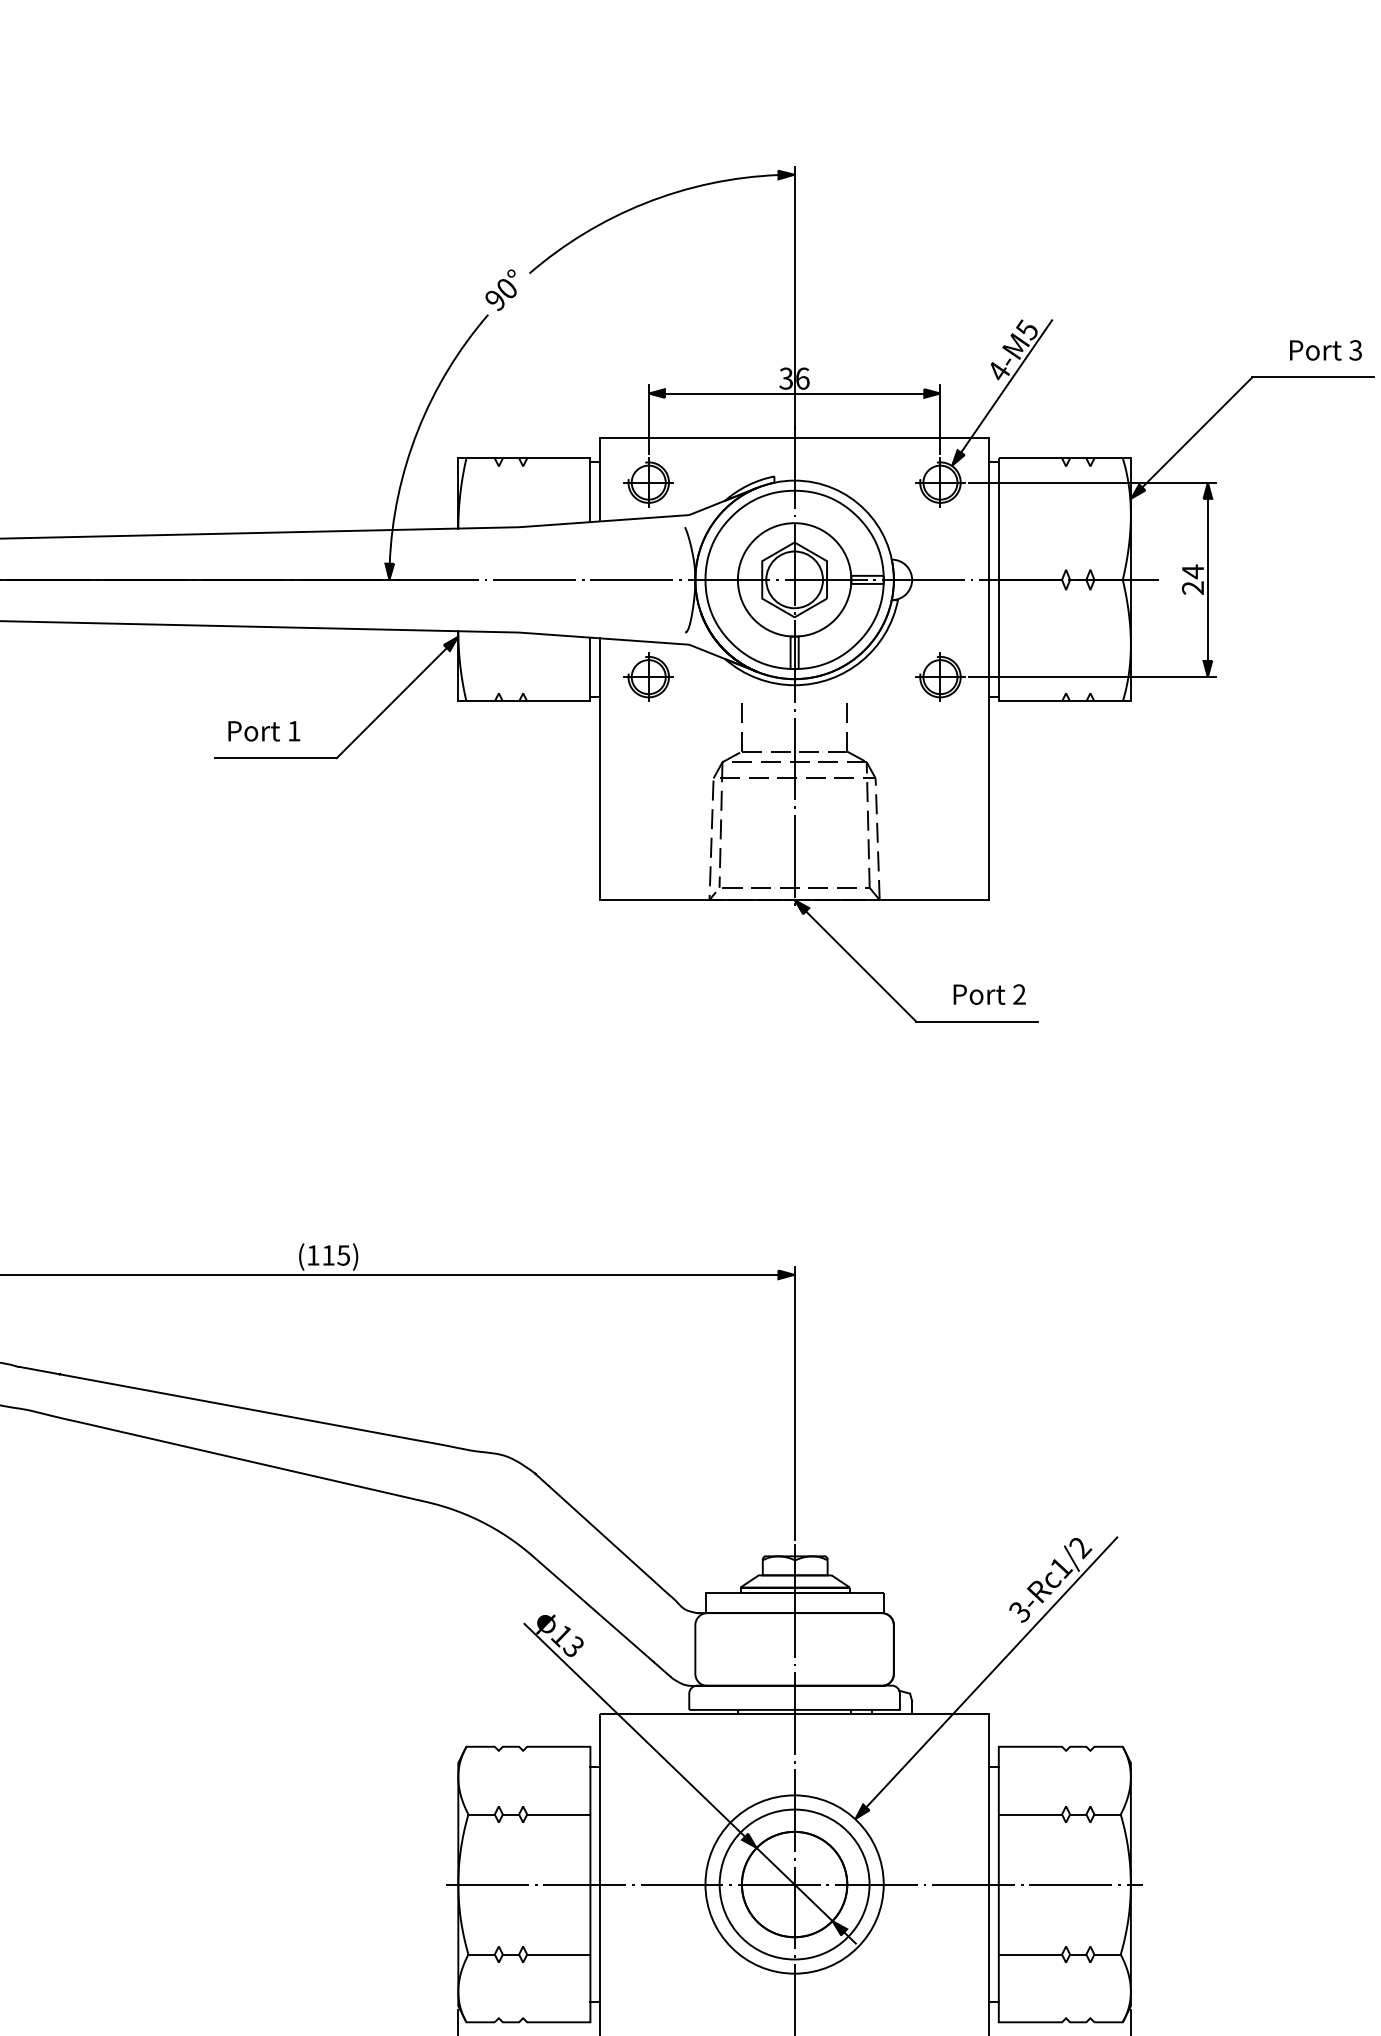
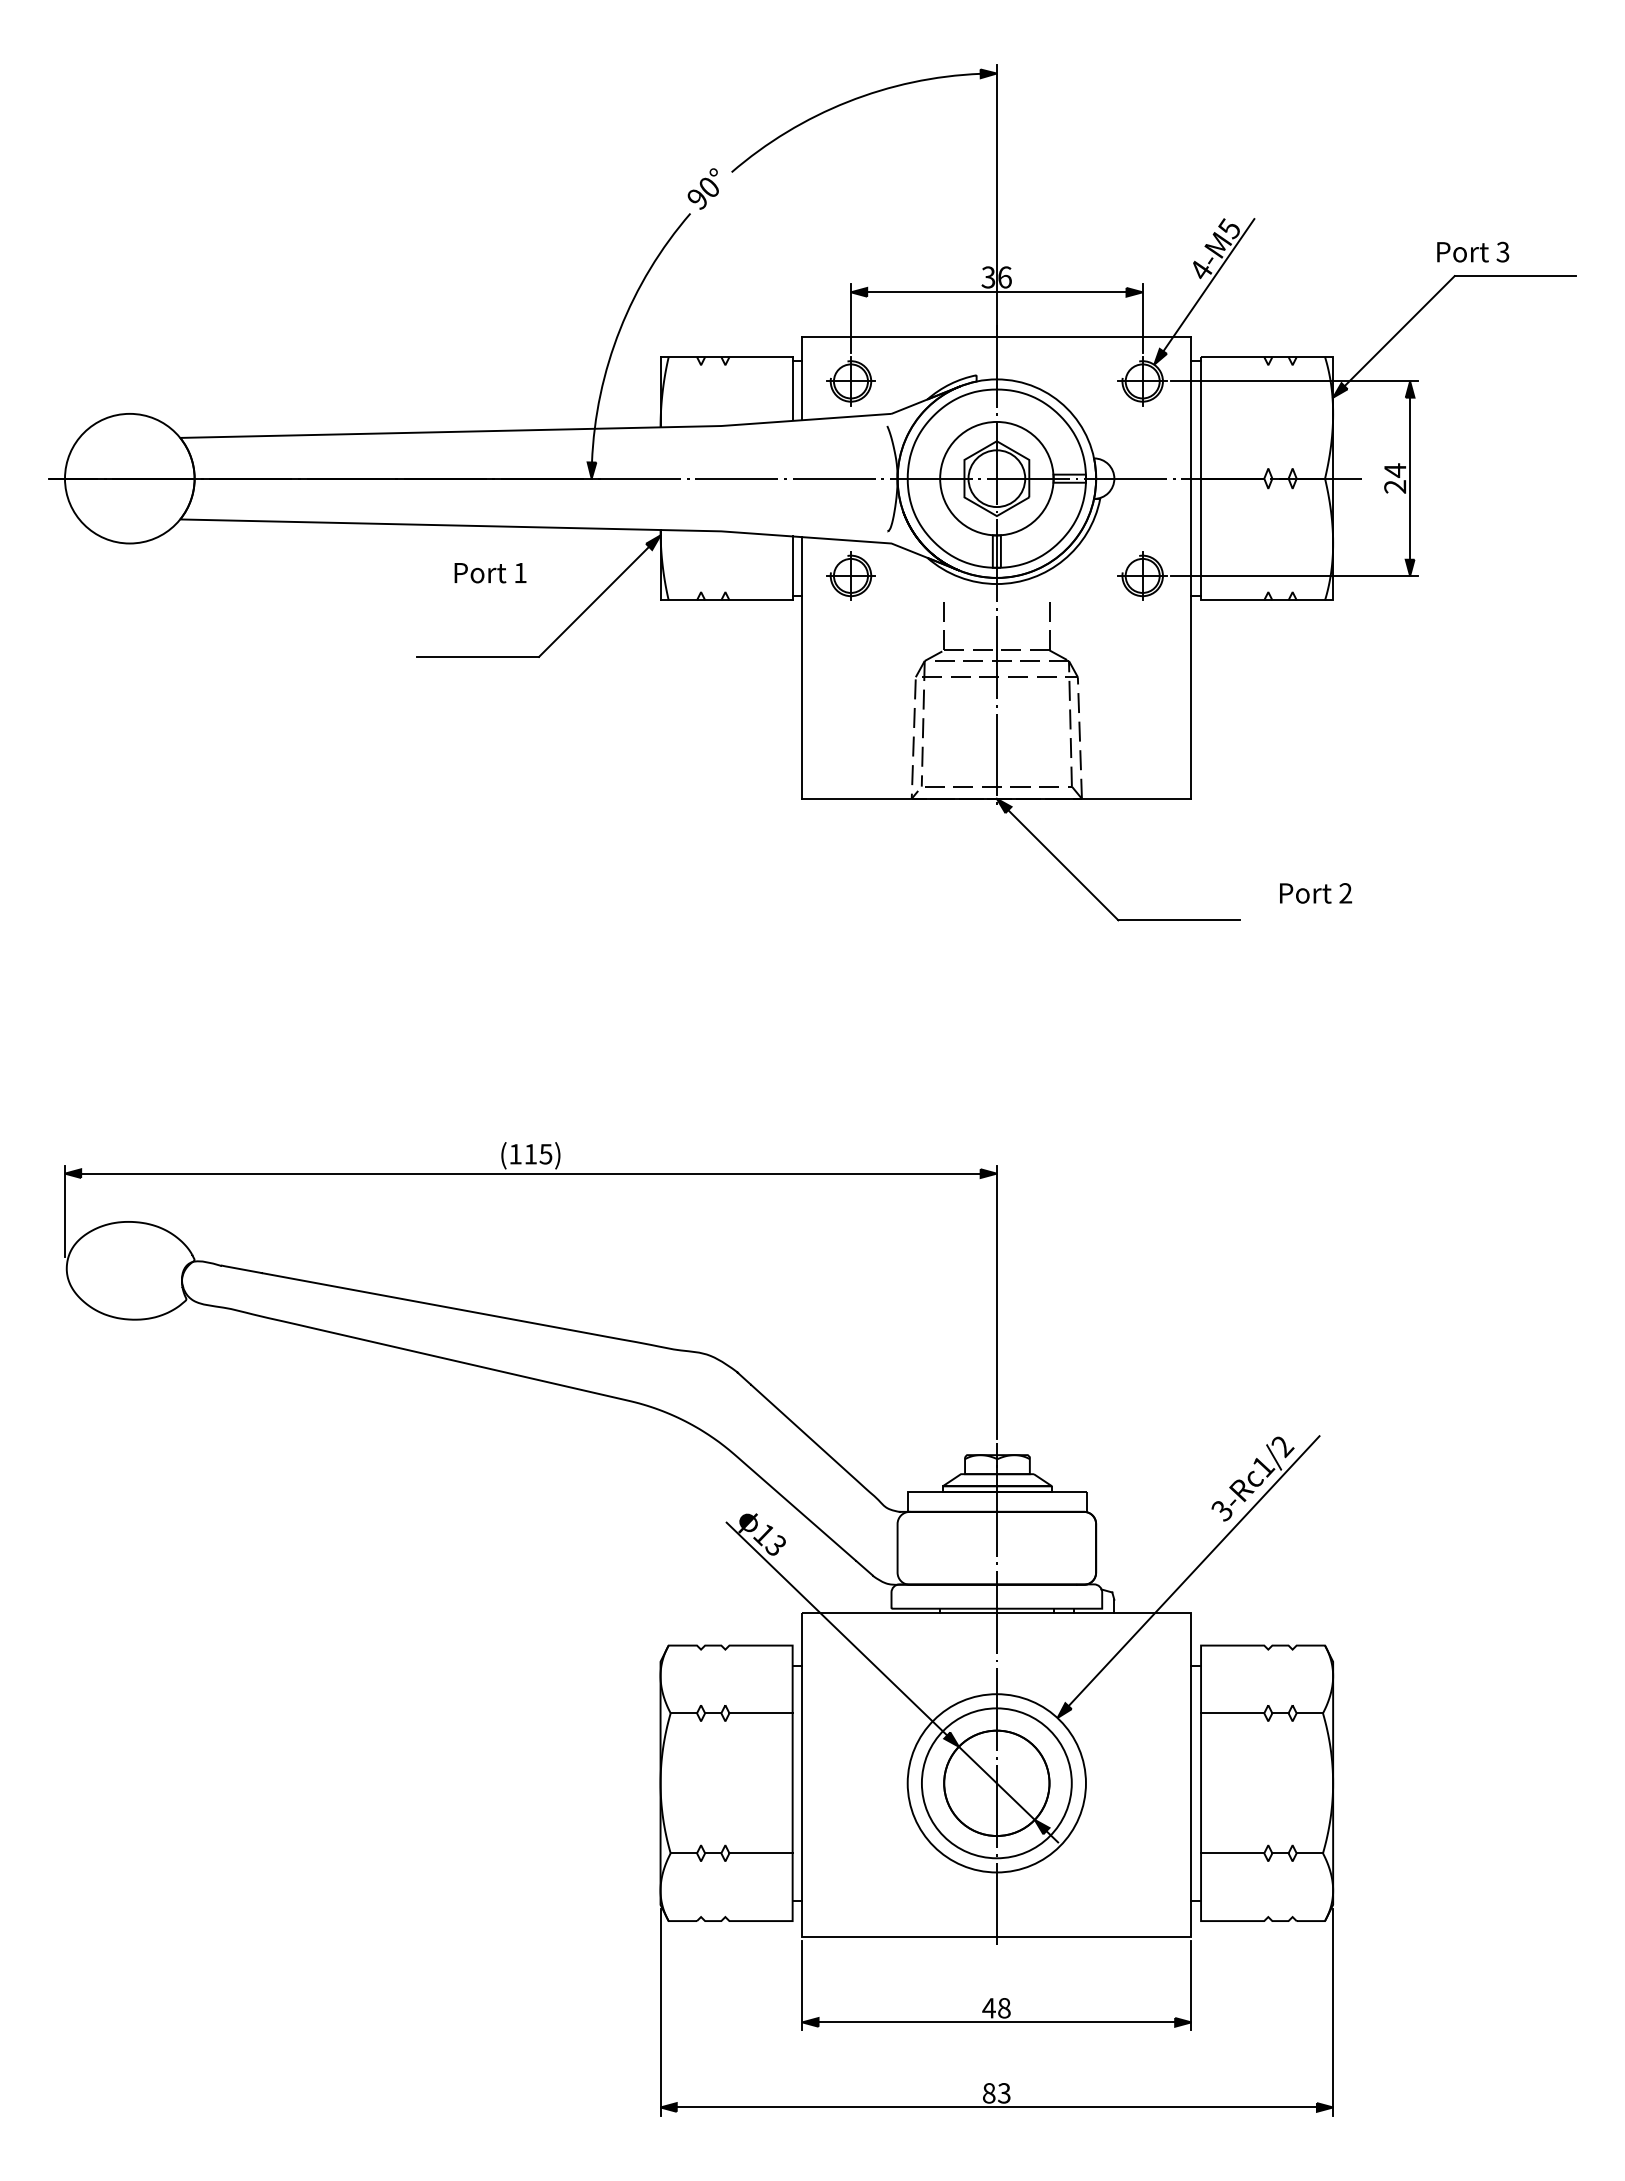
text: (1326, 349) -> (1473, 251), moved
text: (264, 731) -> (490, 573), moved
text: (990, 994) -> (1316, 893), moved
line: (794, 1884) -> (996, 1783), removed

